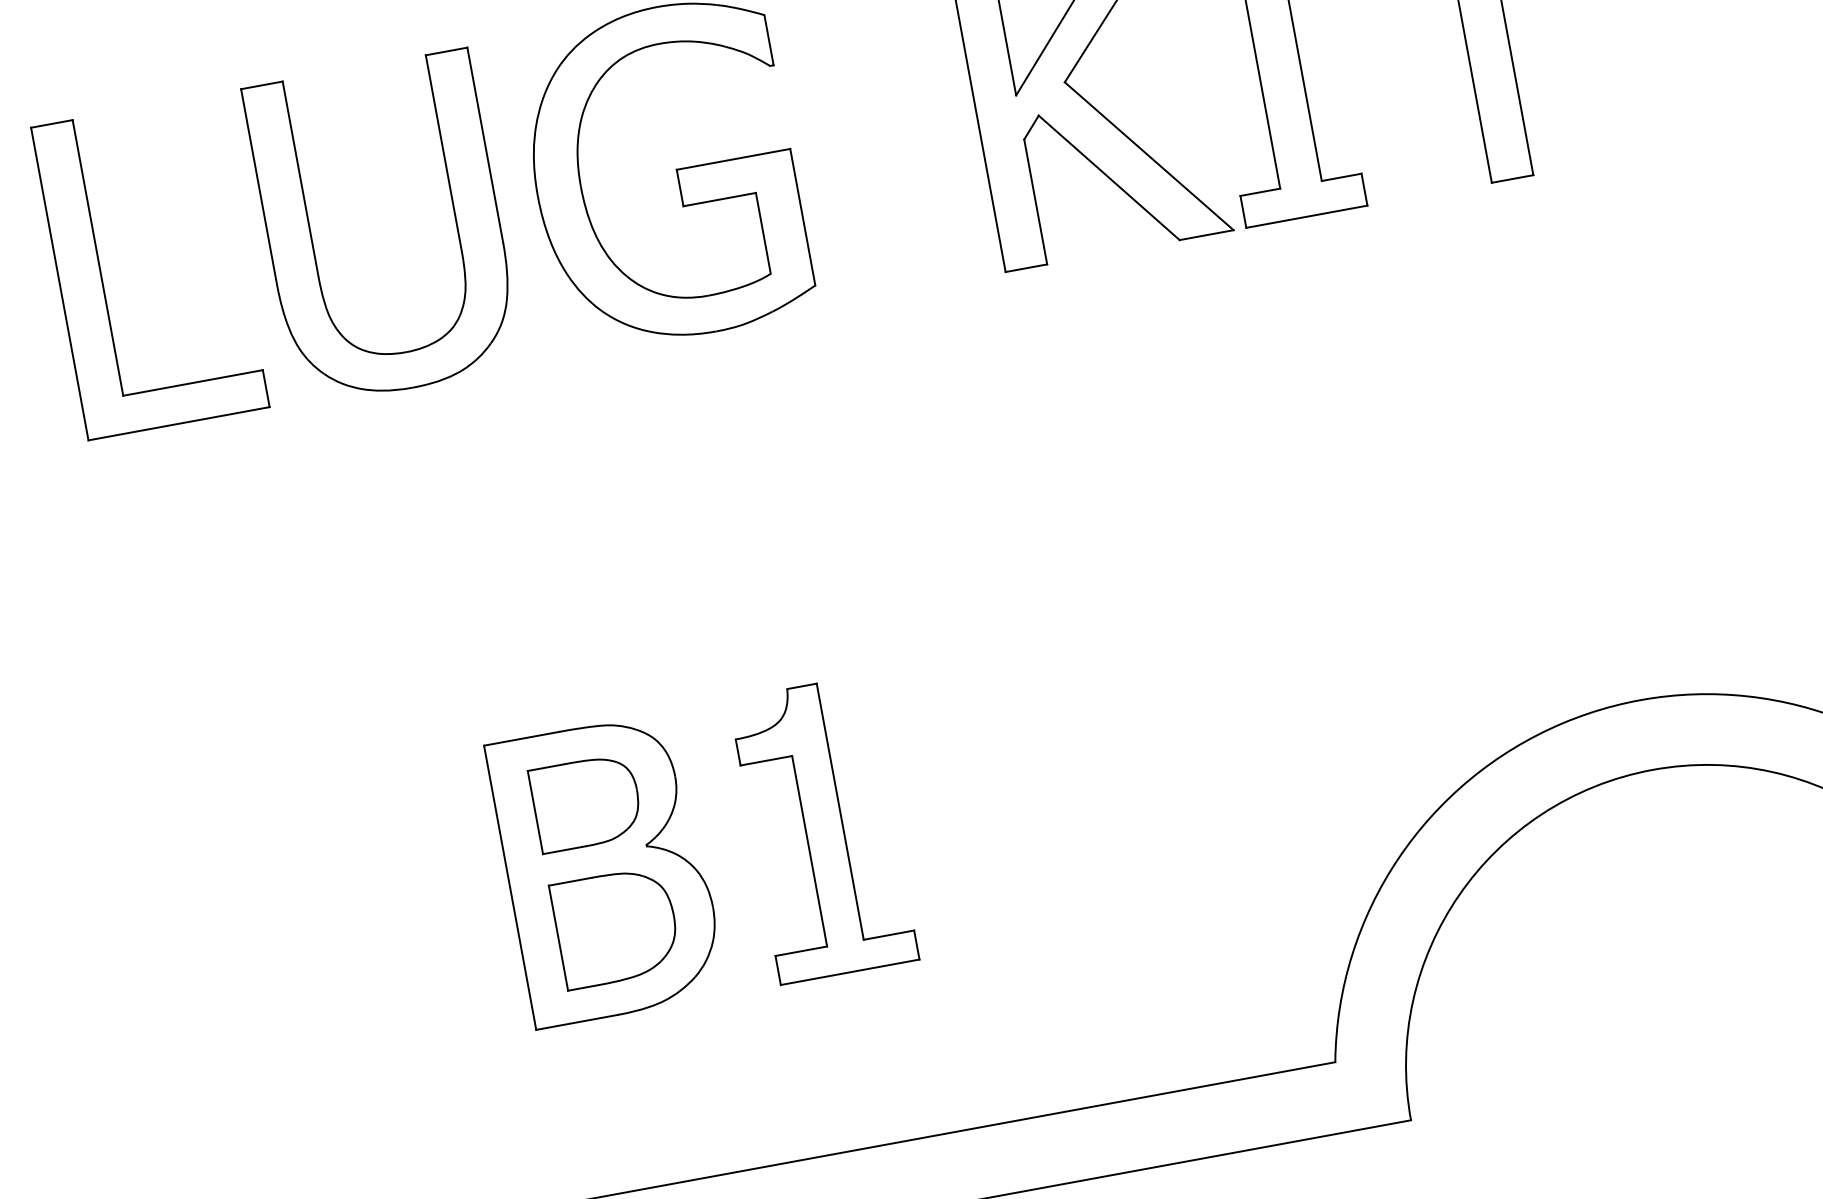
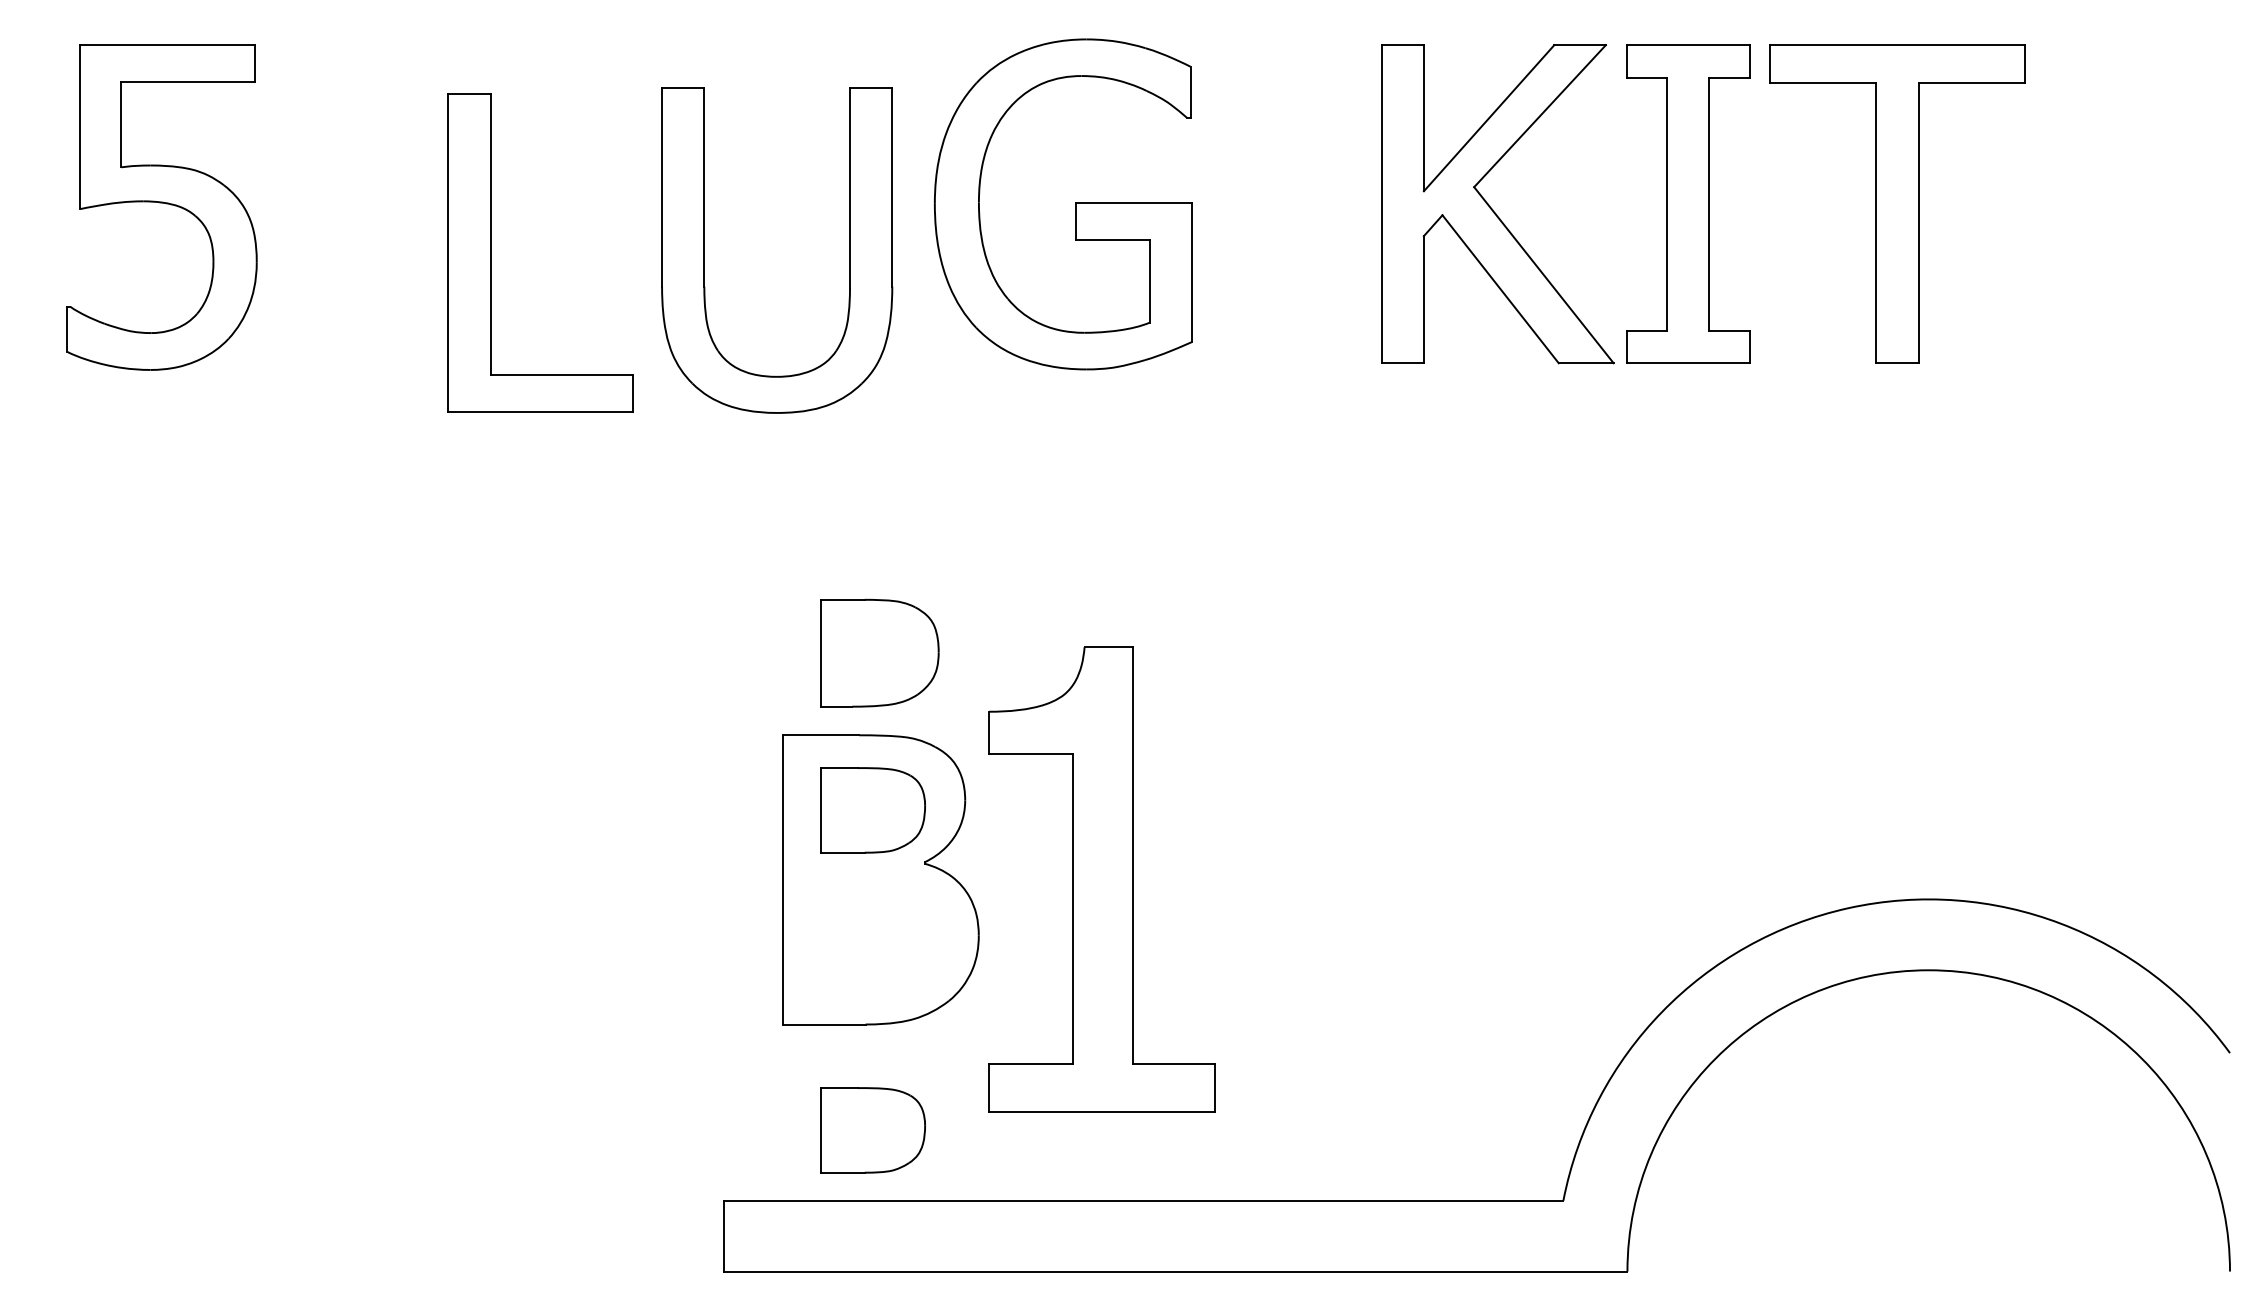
part: (454, 214) -> (849, 250), moved
part: (102, 275) -> (491, 252), moved
part: (824, 829) -> (1102, 879), size x1.6
part: (615, 926) -> (879, 652), moved
part: (643, 1117) -> (872, 1130), added

